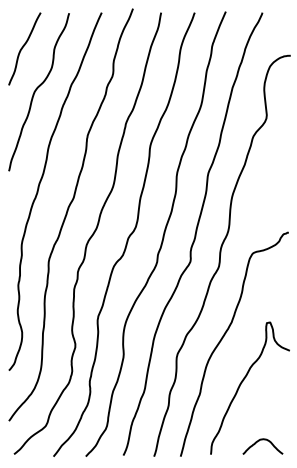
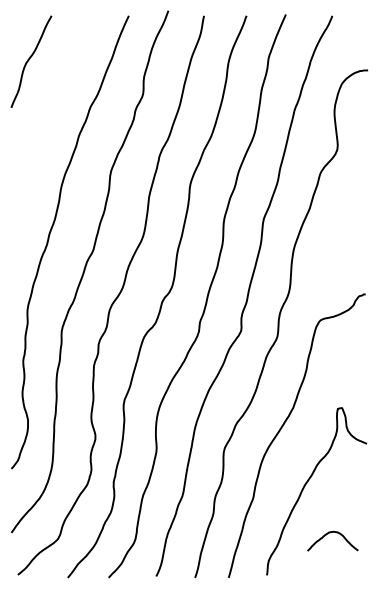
curve: (36, 90) -> (46, 114), removed
curve: (259, 441) -> (328, 534), moved

